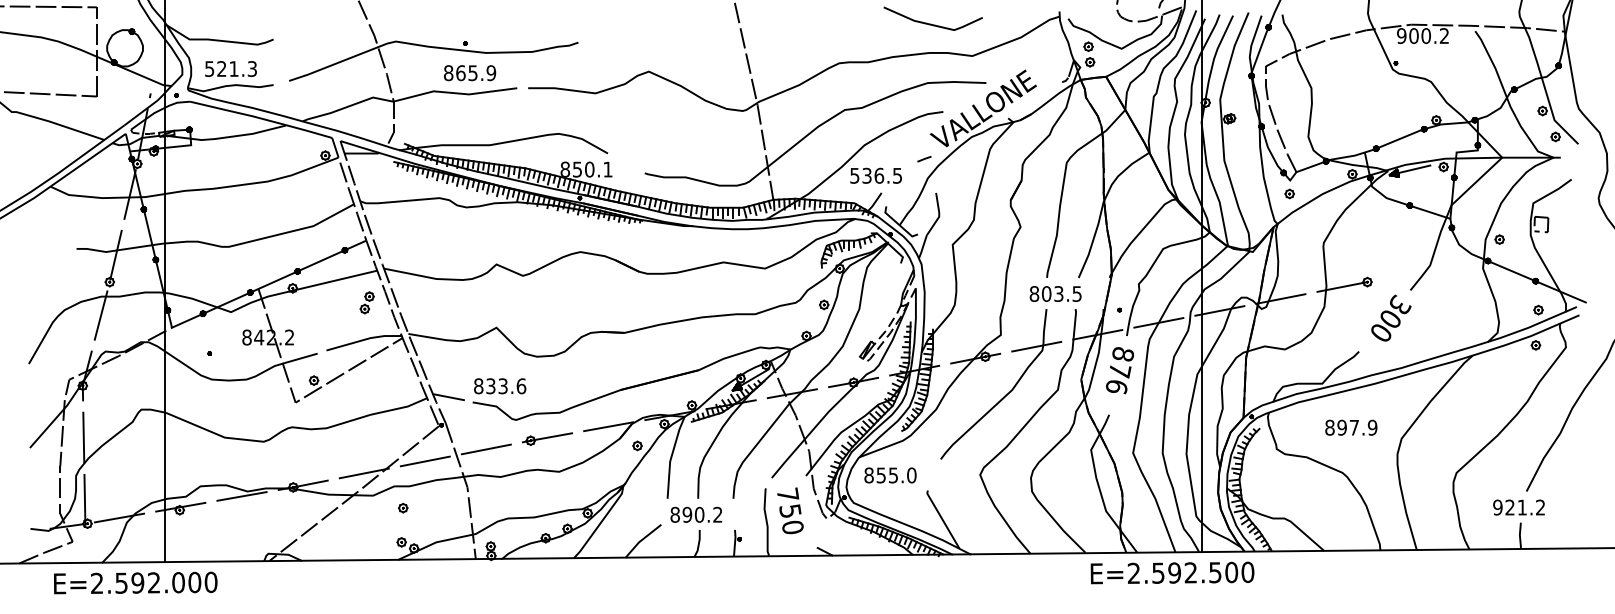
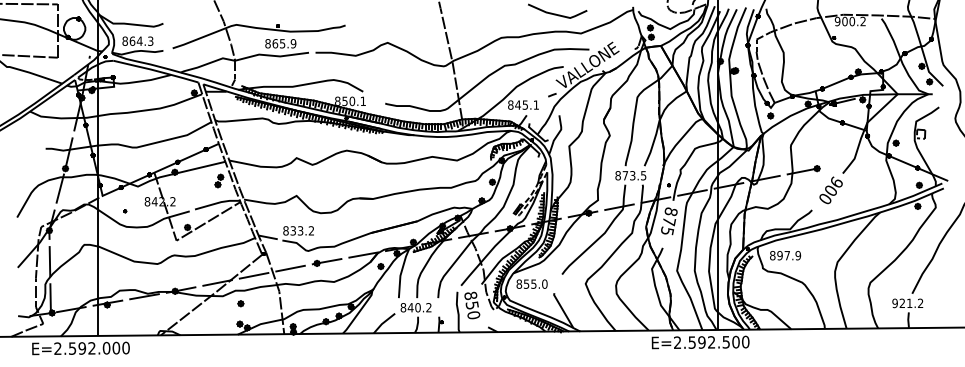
text: (221, 67) -> (132, 40), 521.3 -> 864.3
text: (876, 174) -> (523, 104), 536.5 -> 845.1
text: (1046, 293) -> (625, 175), 803.5 -> 873.5
text: (1399, 303) -> (836, 181), 300 -> 900
text: (521, 385) -> (311, 230), 833.6 -> 833.2
text: (1117, 385) -> (667, 230), 876 -> 875
text: (1351, 427) -> (785, 255), moved
text: (787, 494) -> (470, 295), 750 -> 850
text: (687, 514) -> (410, 307), 890.2 -> 840.2

